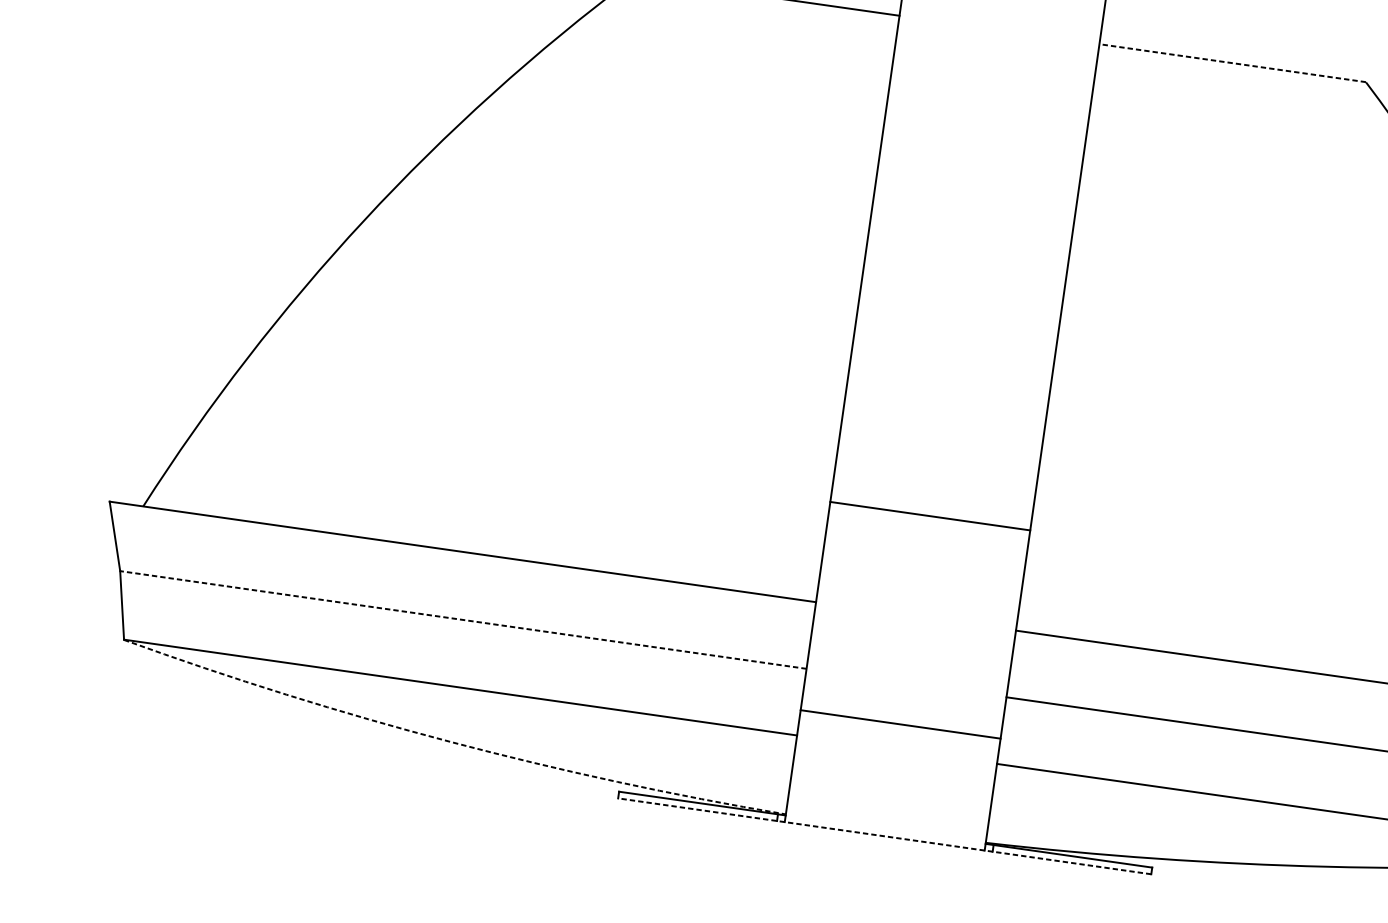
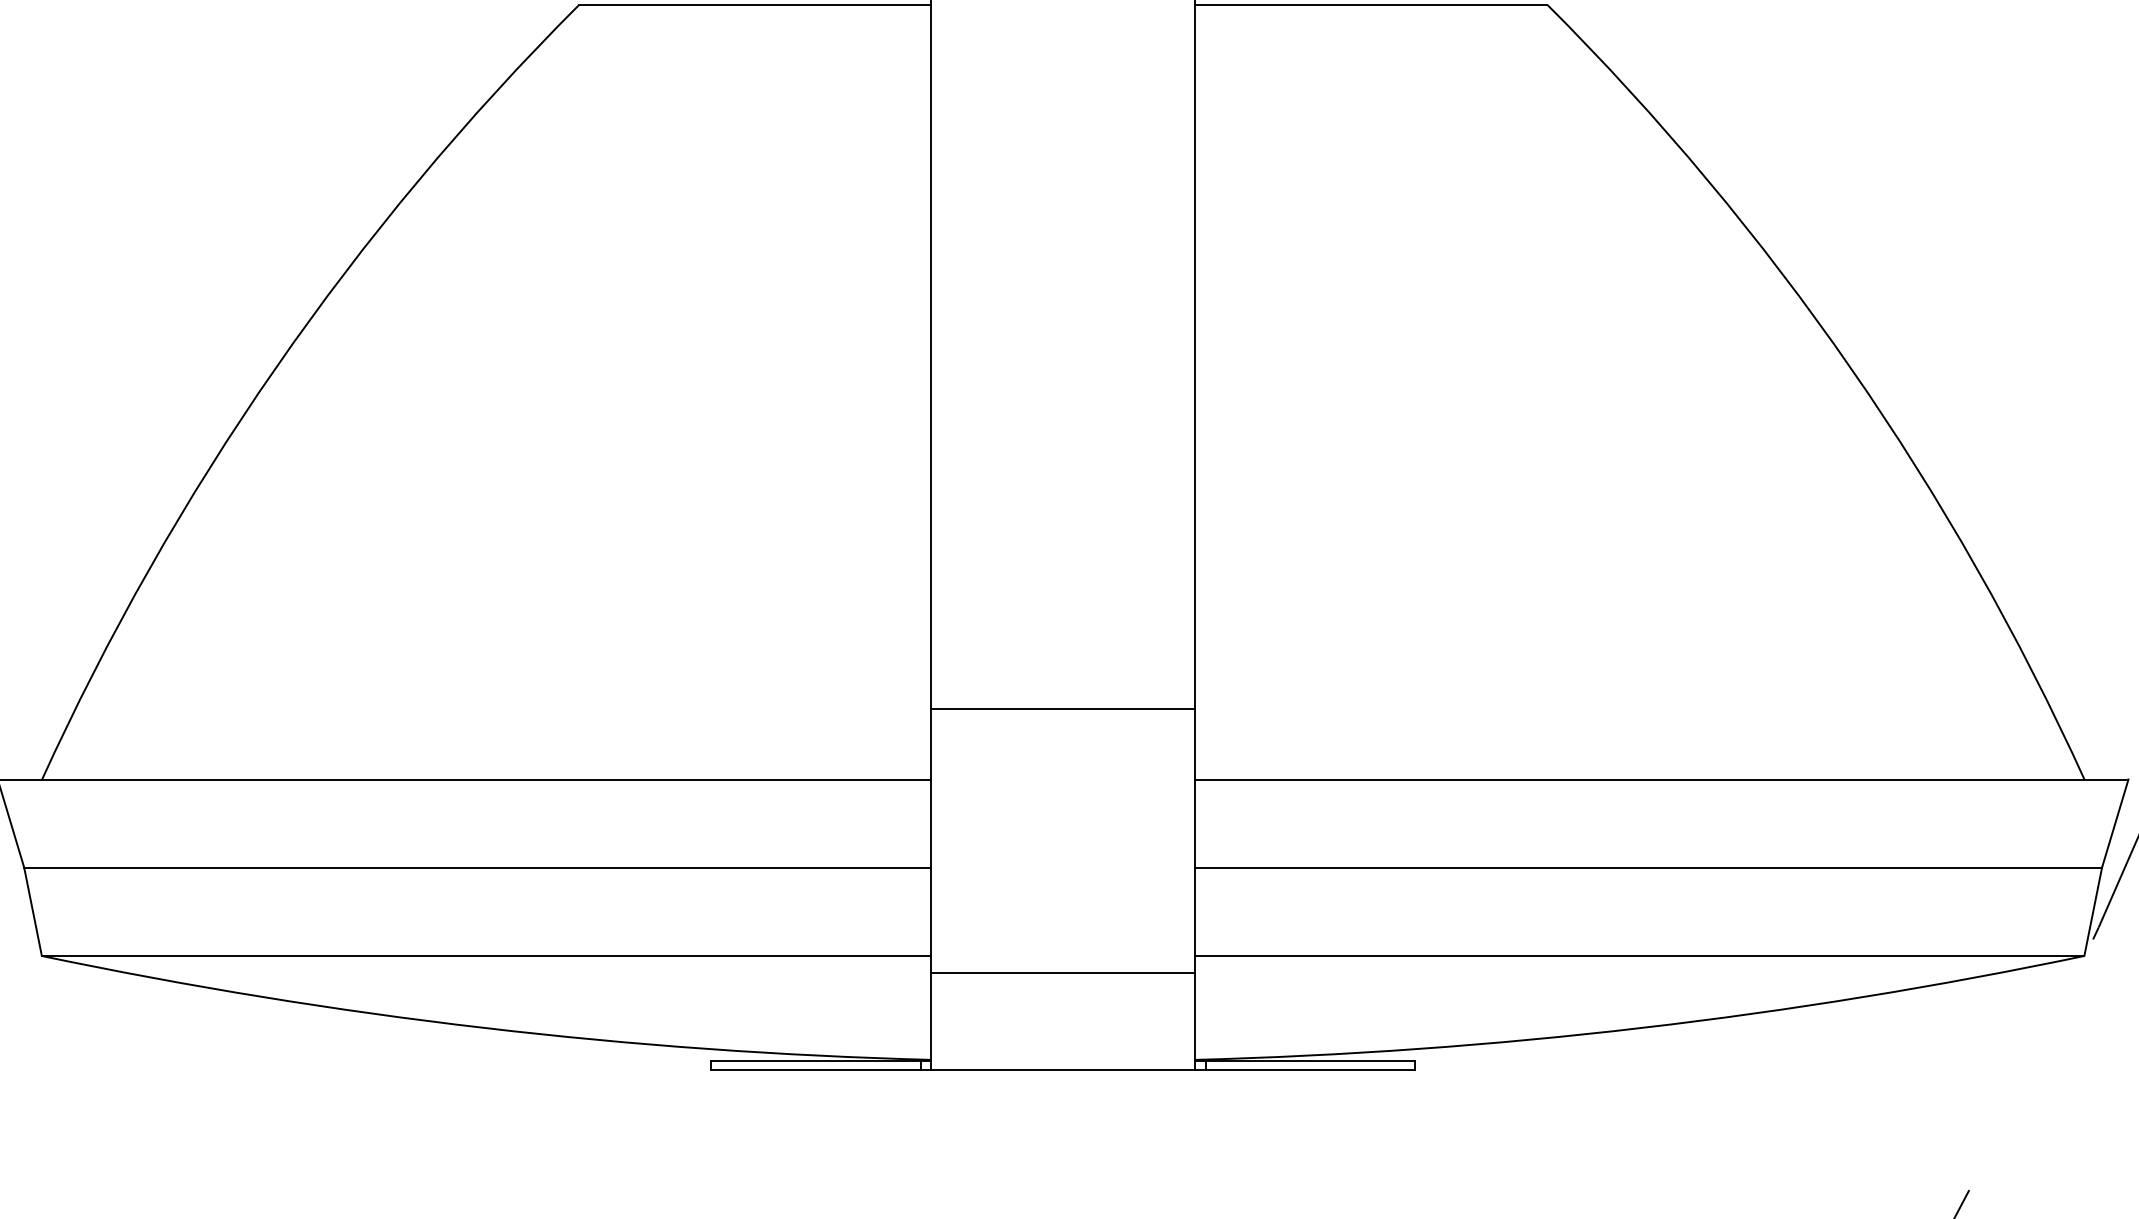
line: (1232, 62) -> (1370, 4), dashed -> solid
line: (930, 516) -> (1063, 709), moved
line: (463, 619) -> (477, 867), dashed -> solid
line: (900, 724) -> (1063, 973), moved
arc: (451, 741) -> (484, 1027), dashed -> solid
line: (884, 836) -> (1062, 1070), dashed -> solid

